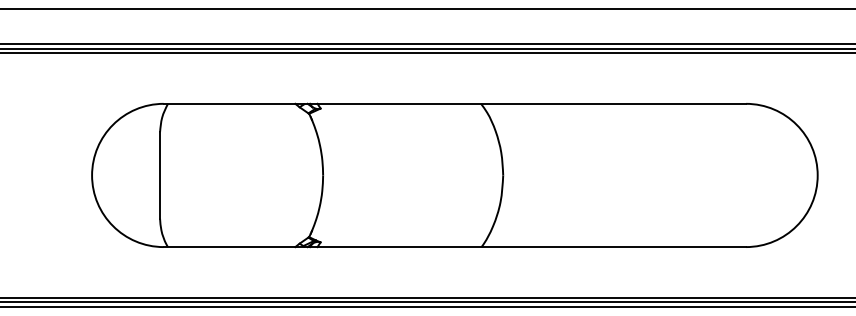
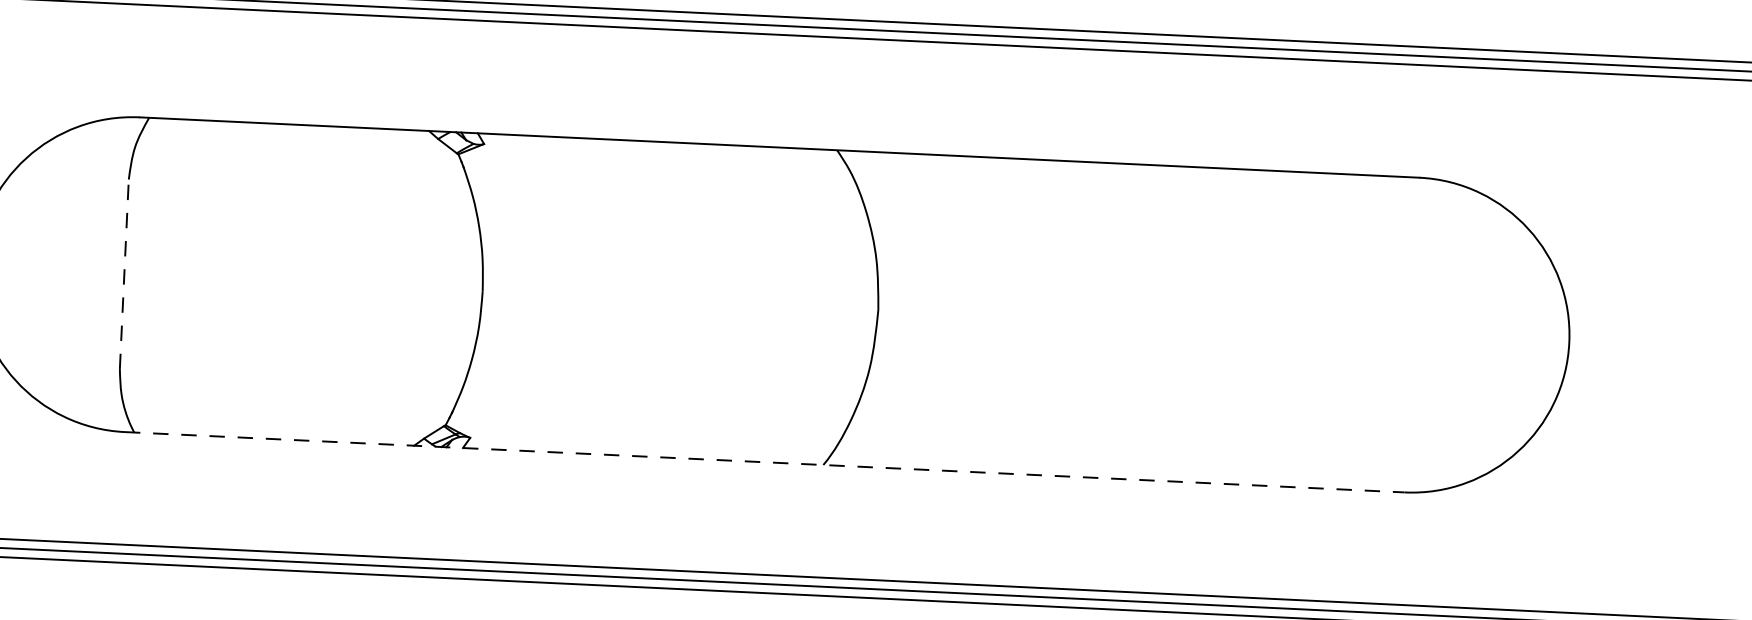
line: (160, 174) -> (125, 272), solid -> dashed
line: (455, 247) -> (766, 463), solid -> dashed

